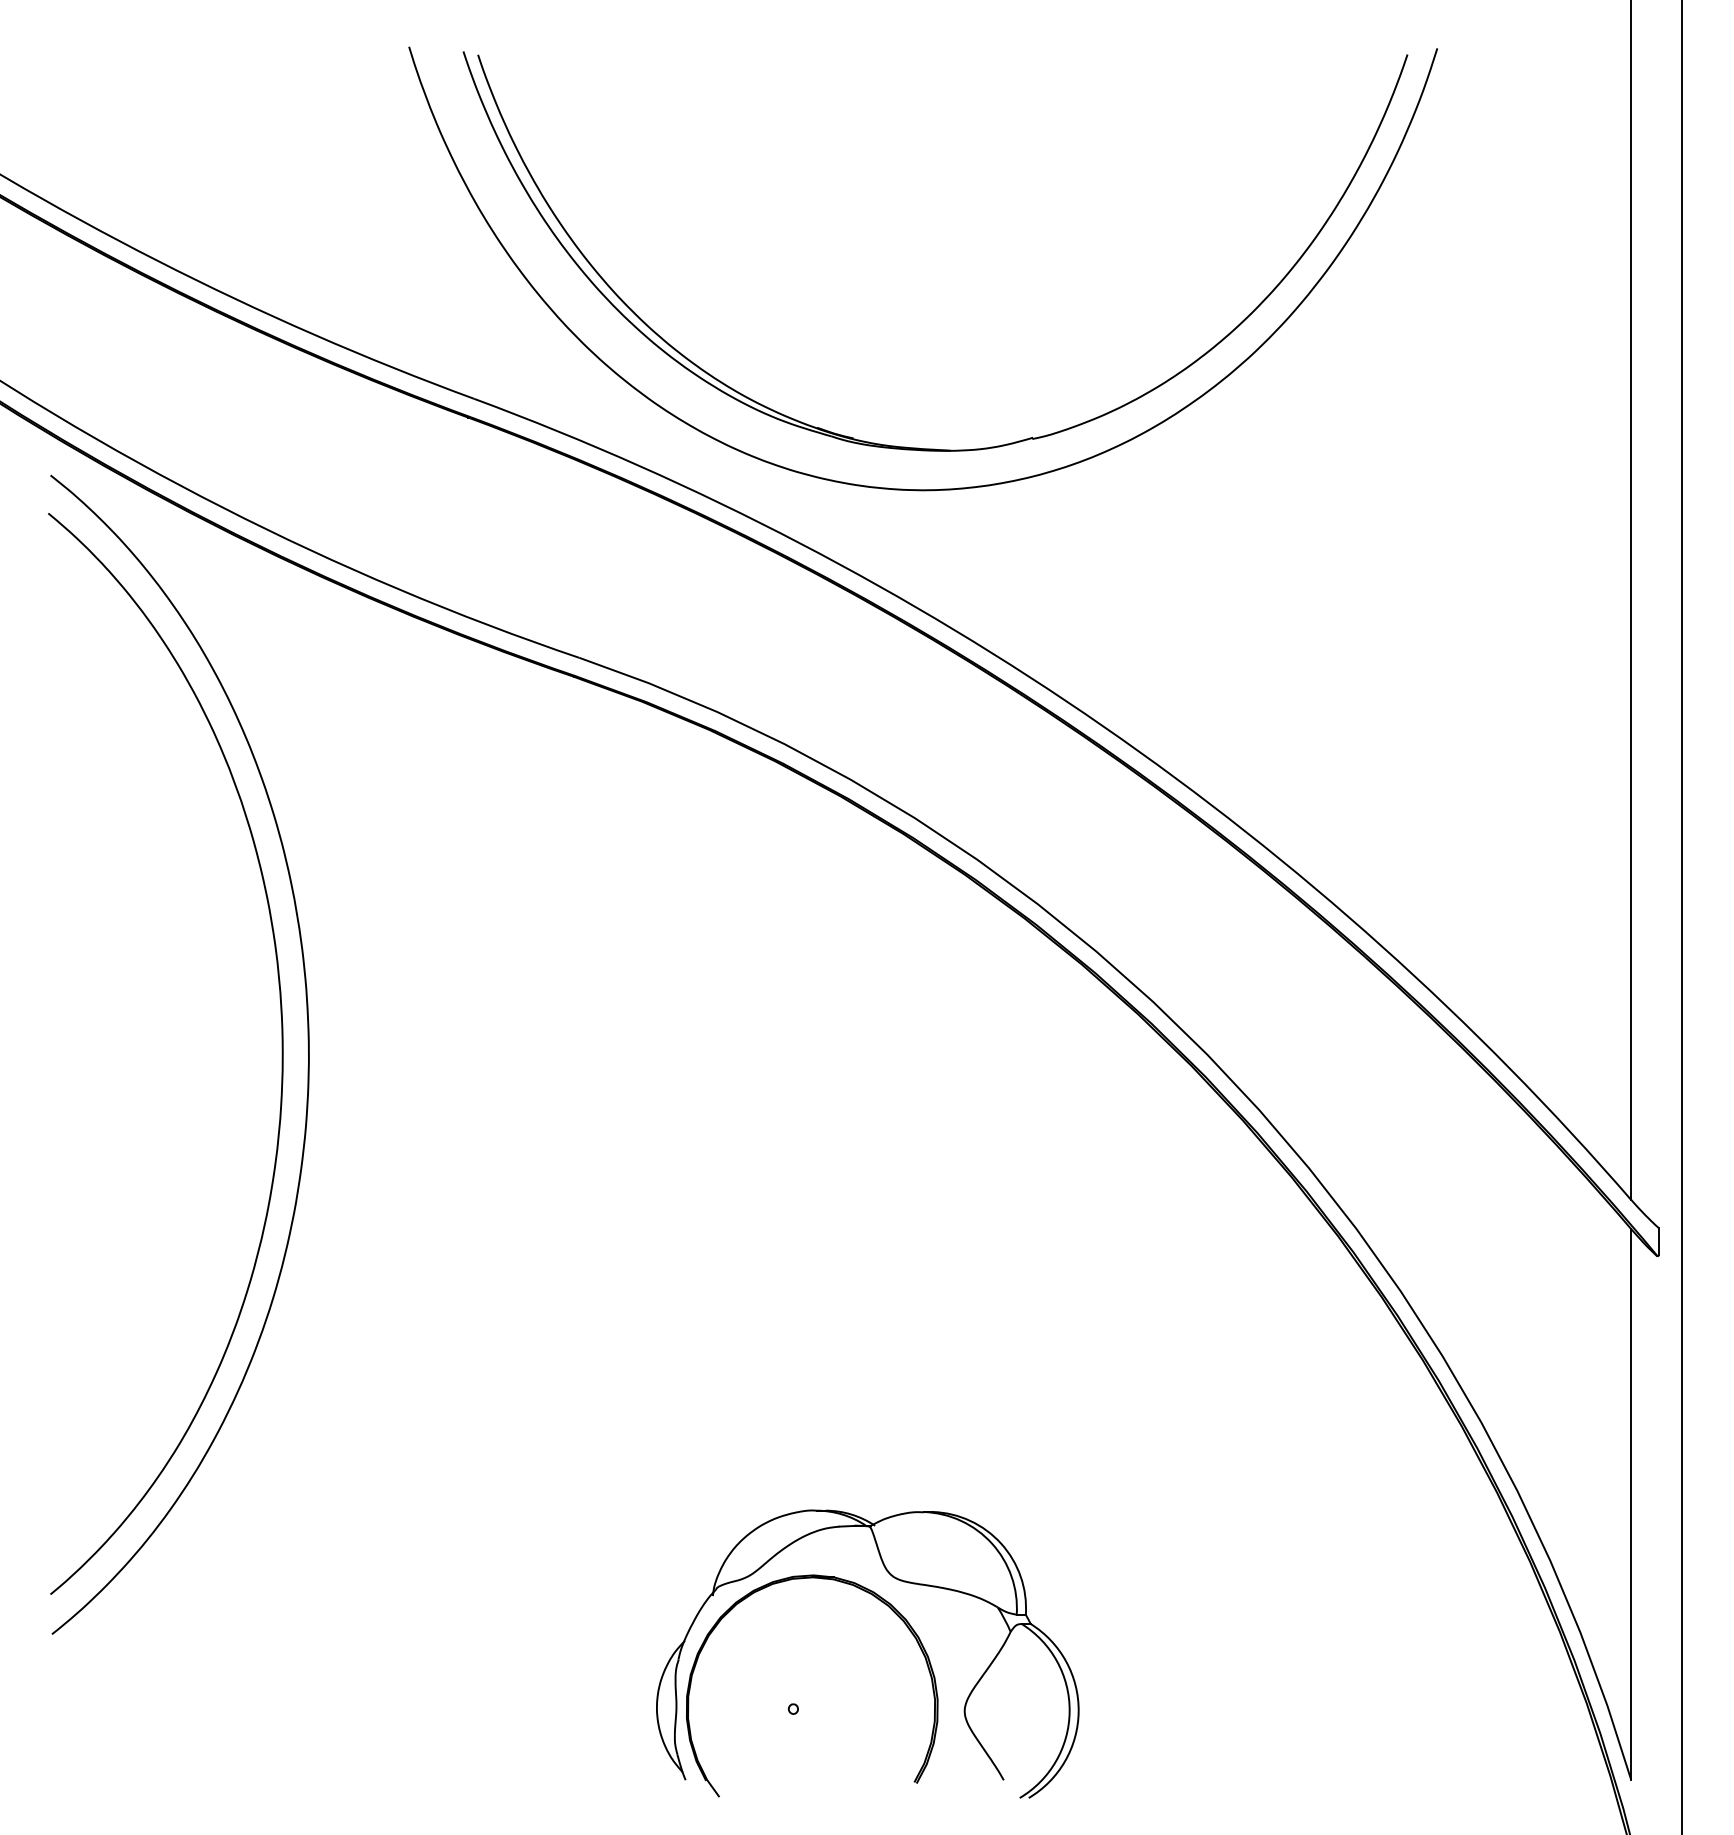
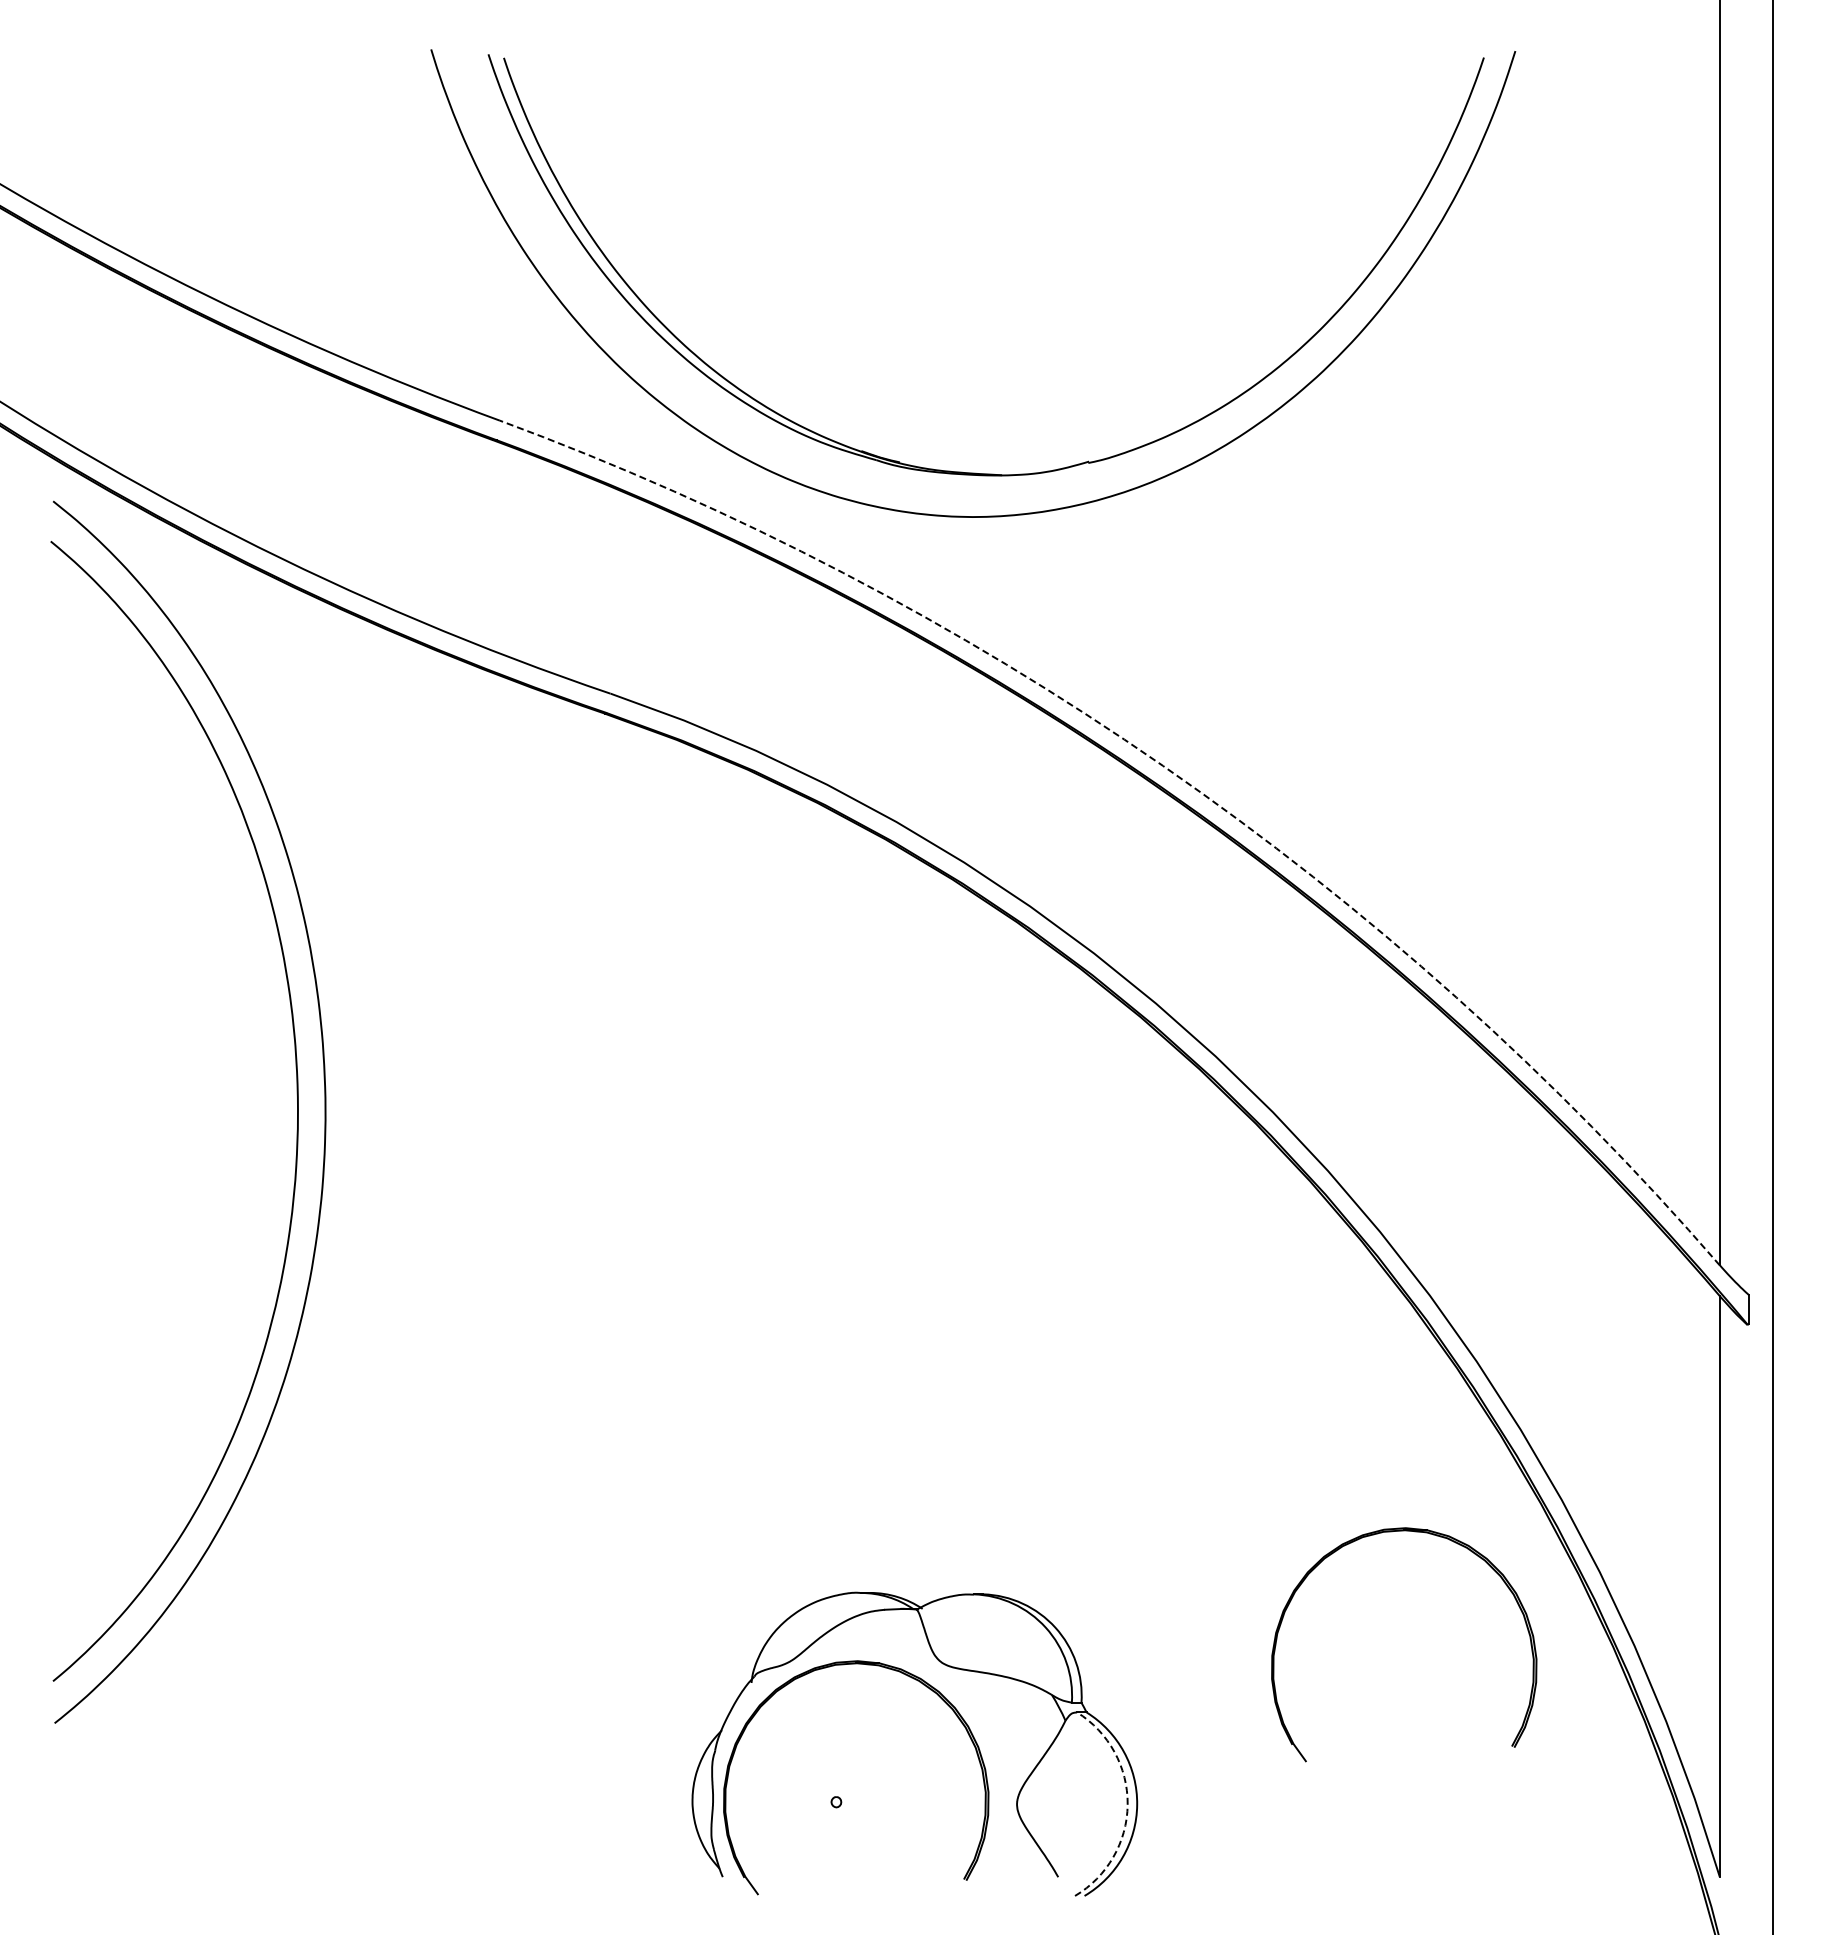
arc: (1103, 725) -> (1163, 765), solid -> dashed
part: (1341, 1453) -> (1414, 1532), added
arc: (1069, 1711) -> (1127, 1804), solid -> dashed

